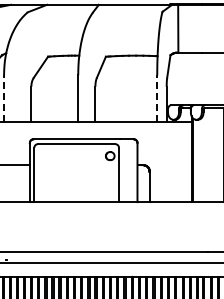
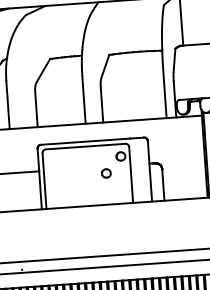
line: (4, 98) -> (8, 104), dashed -> solid
line: (157, 98) -> (165, 94), dashed -> solid
part: (94, 171) -> (105, 173), added

